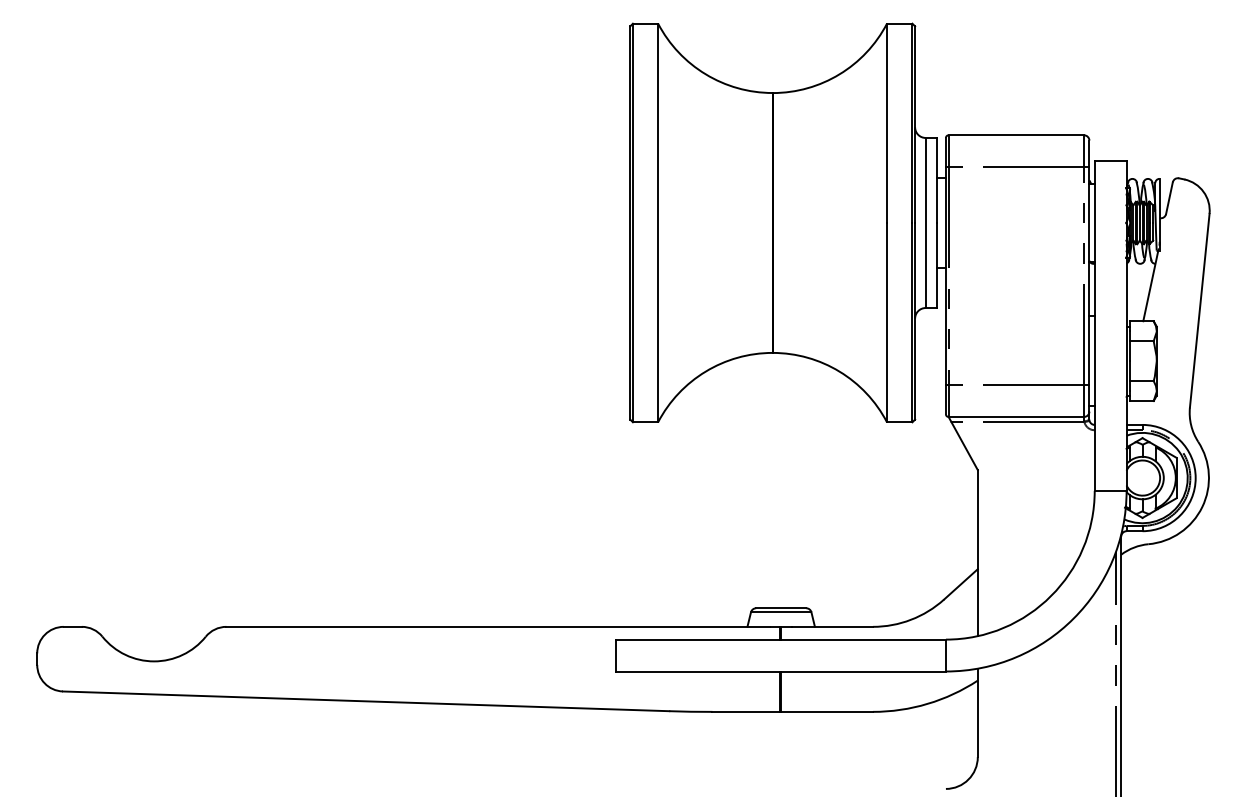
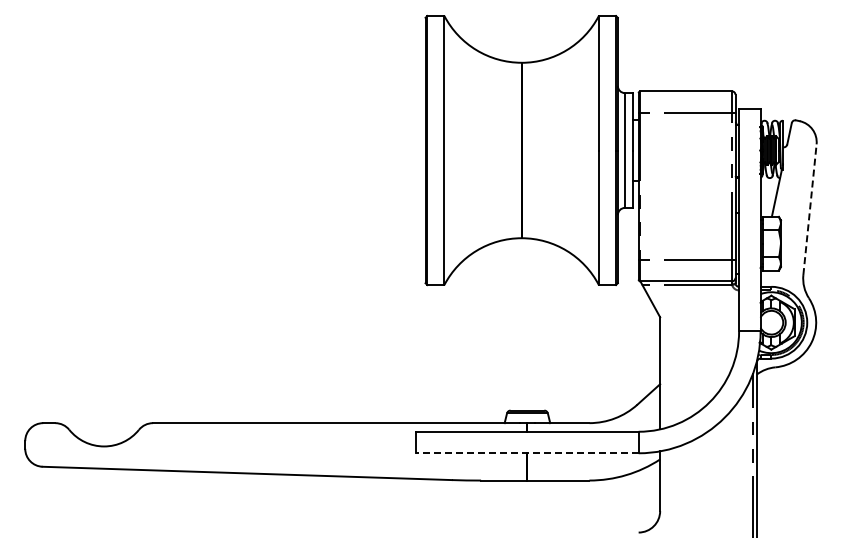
line: (1199, 310) -> (809, 209), solid -> dashed
line: (779, 671) -> (526, 453), solid -> dashed

